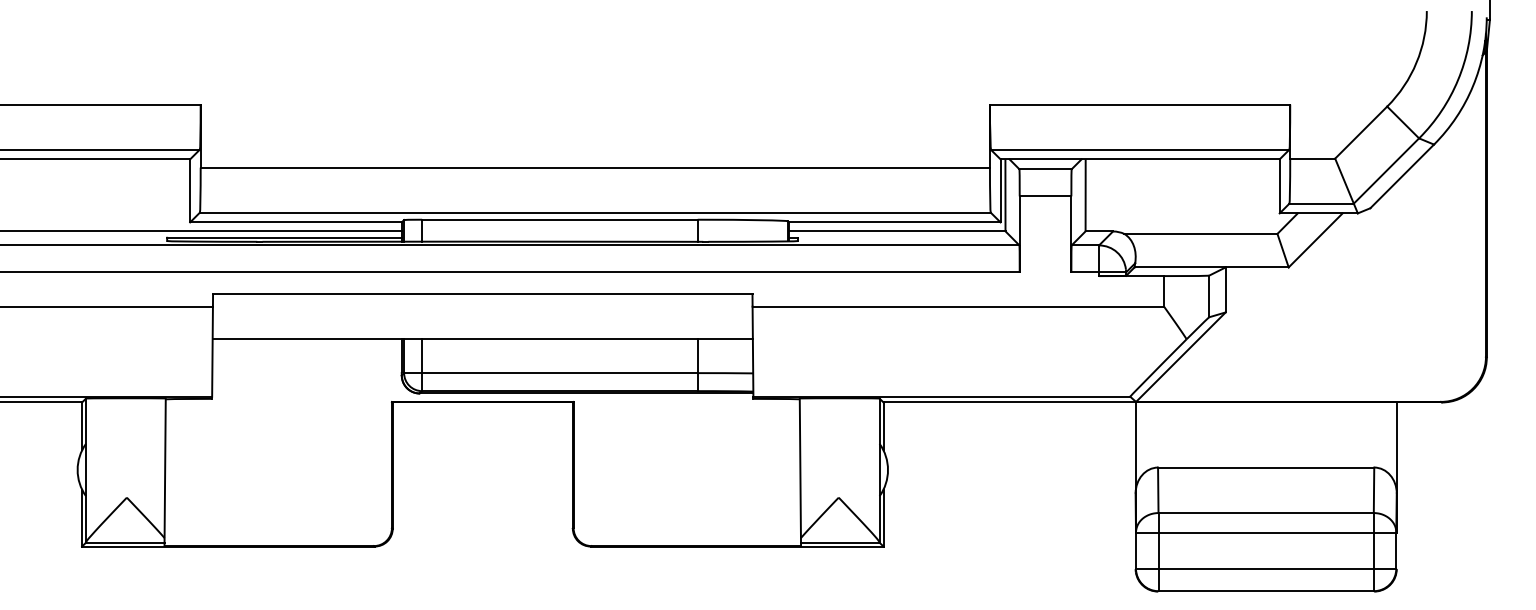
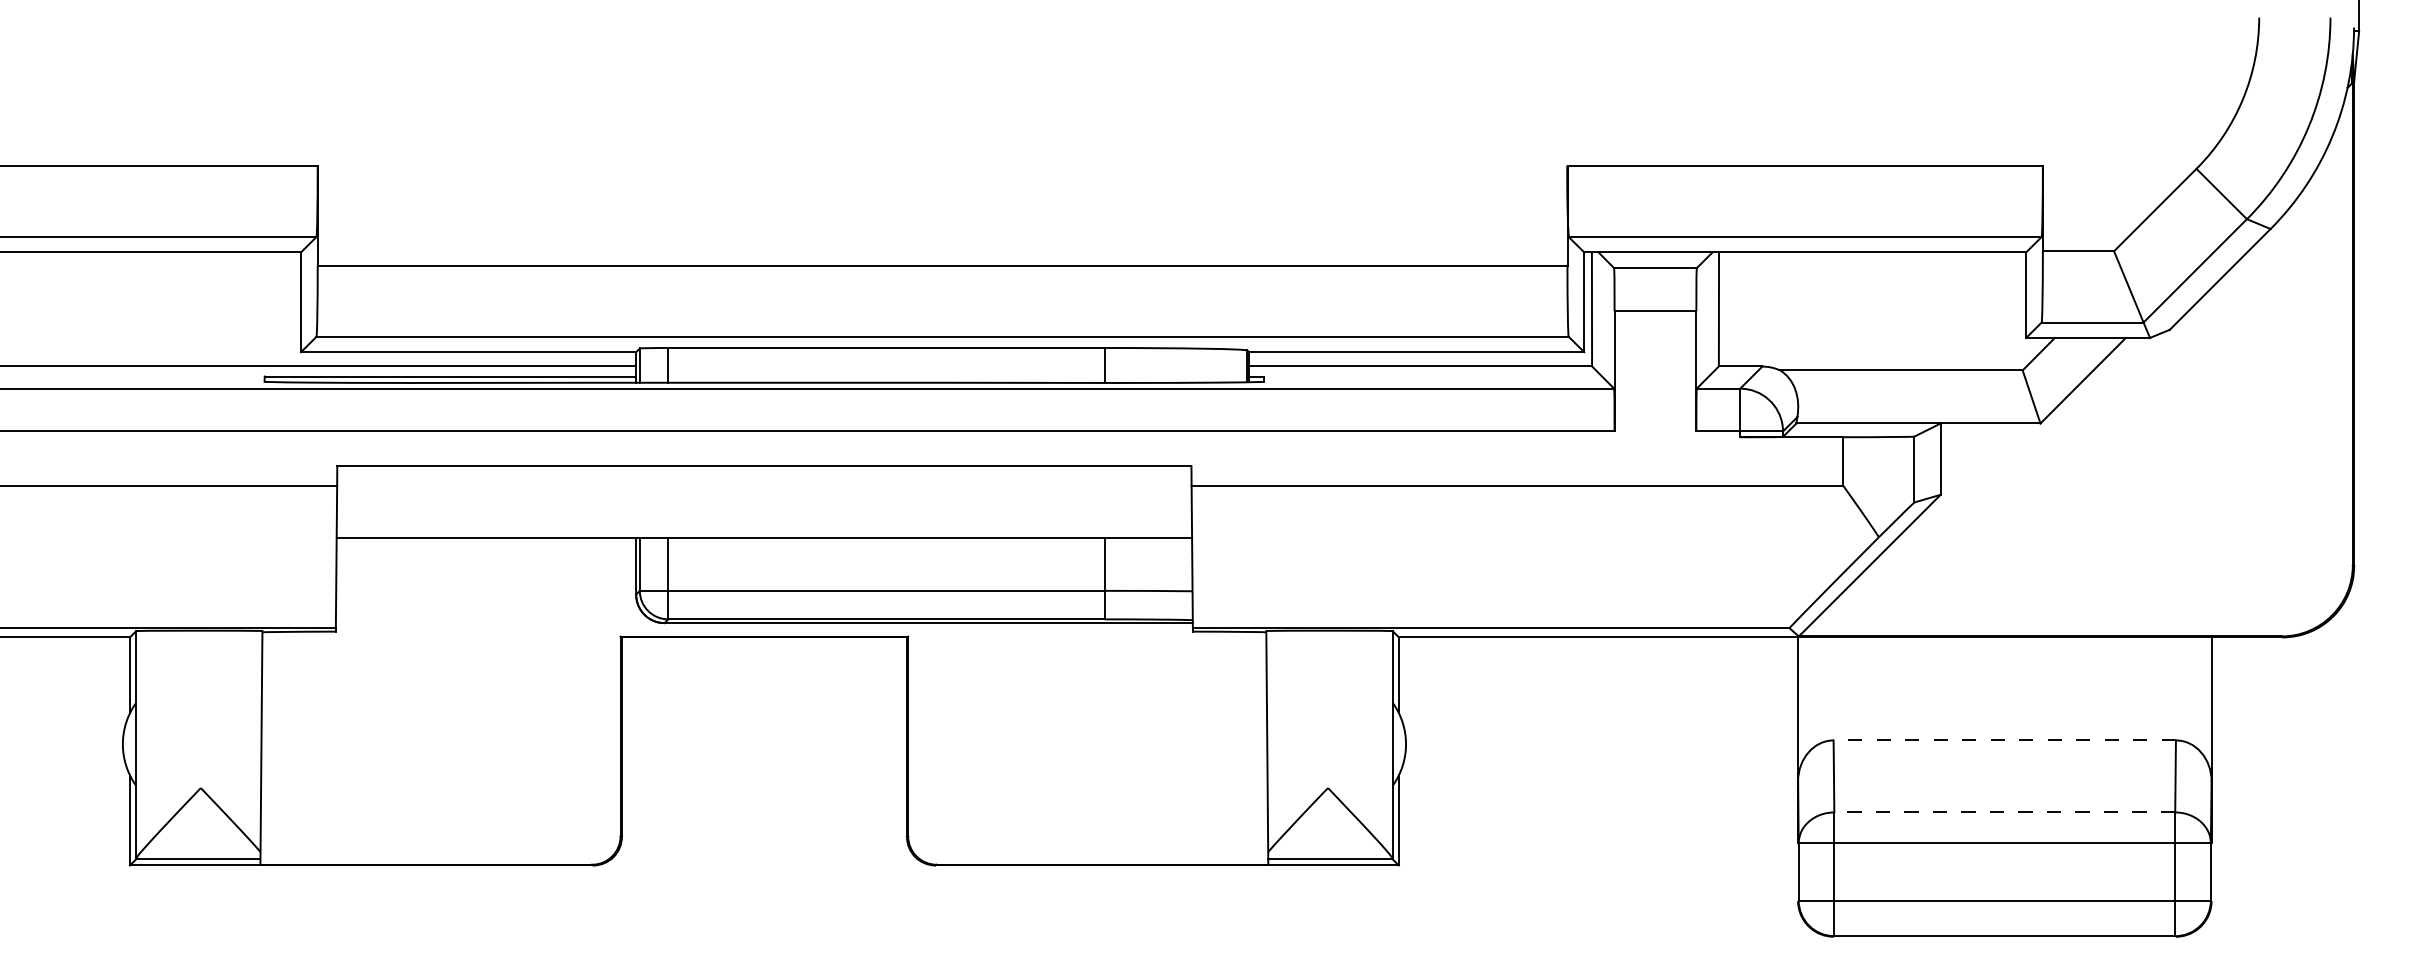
line: (1265, 467) -> (2003, 740), solid -> dashed
line: (1266, 513) -> (2005, 813), solid -> dashed

